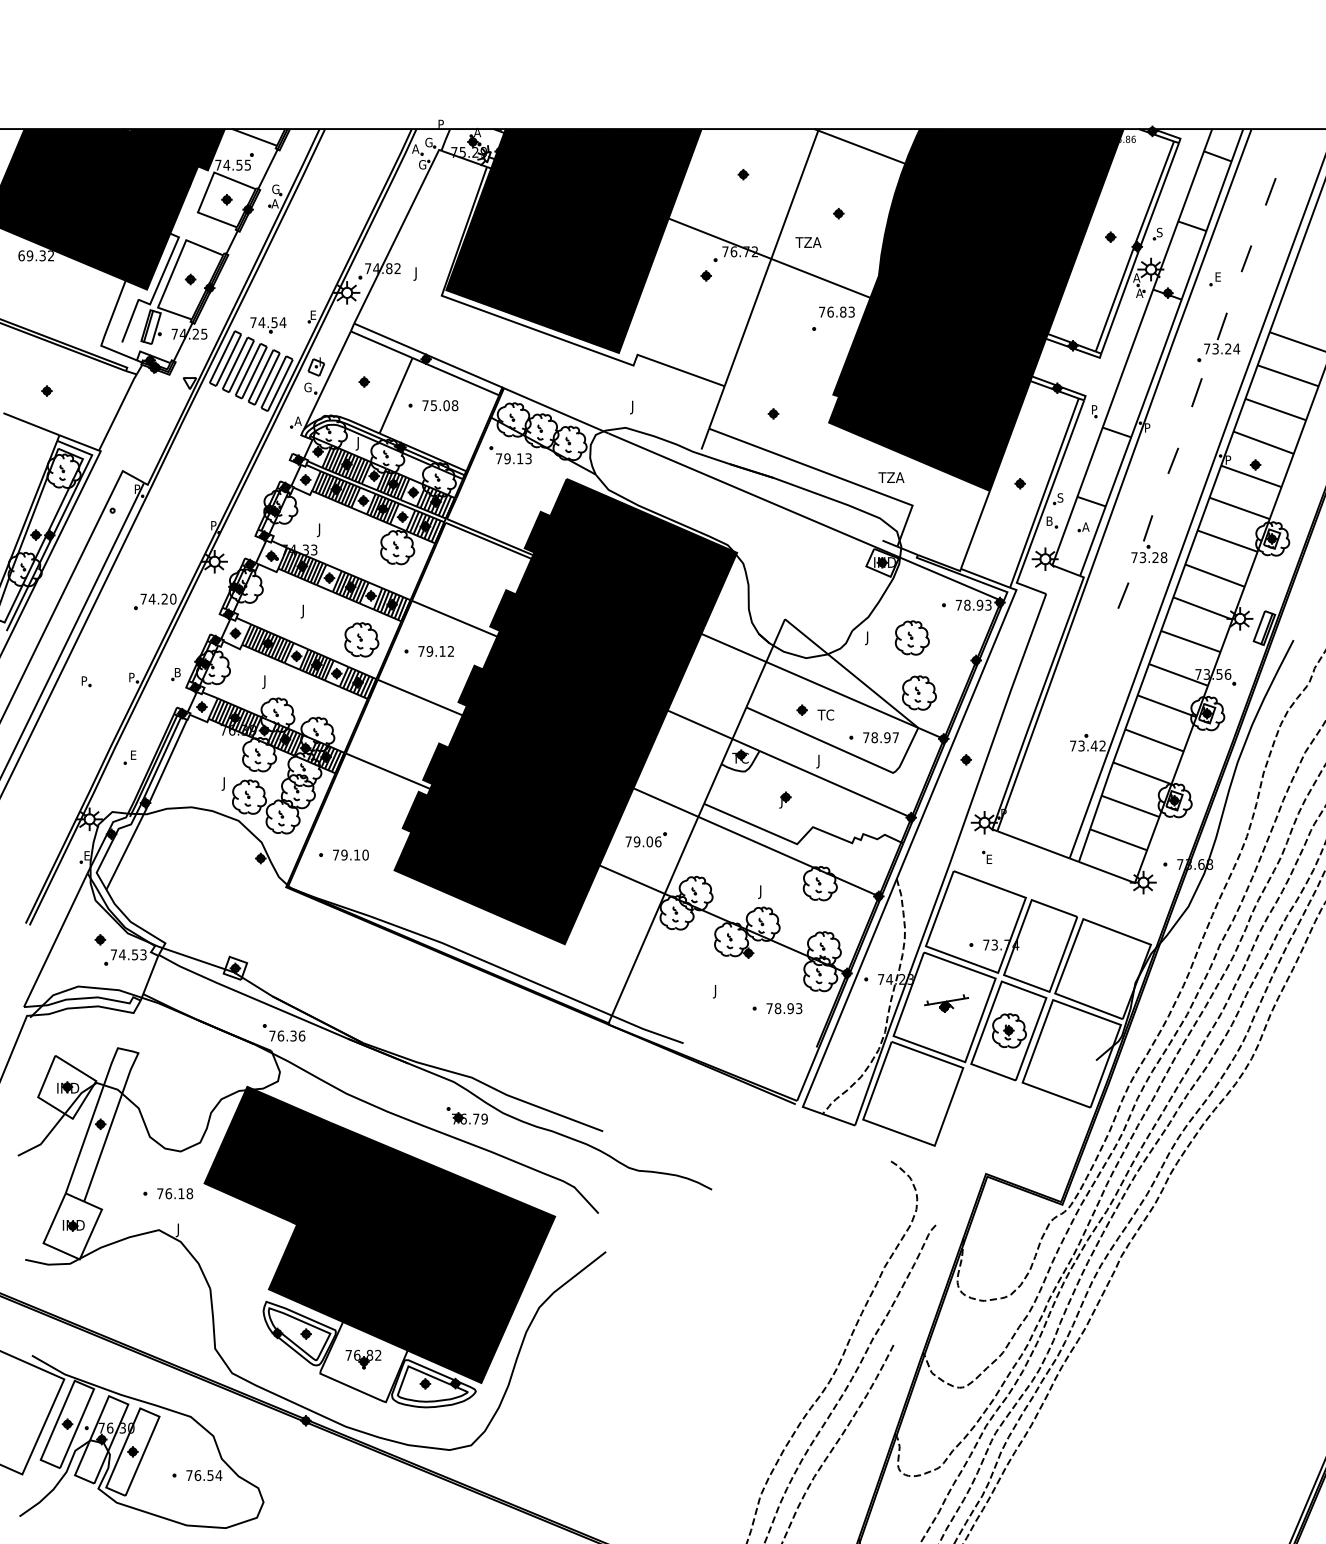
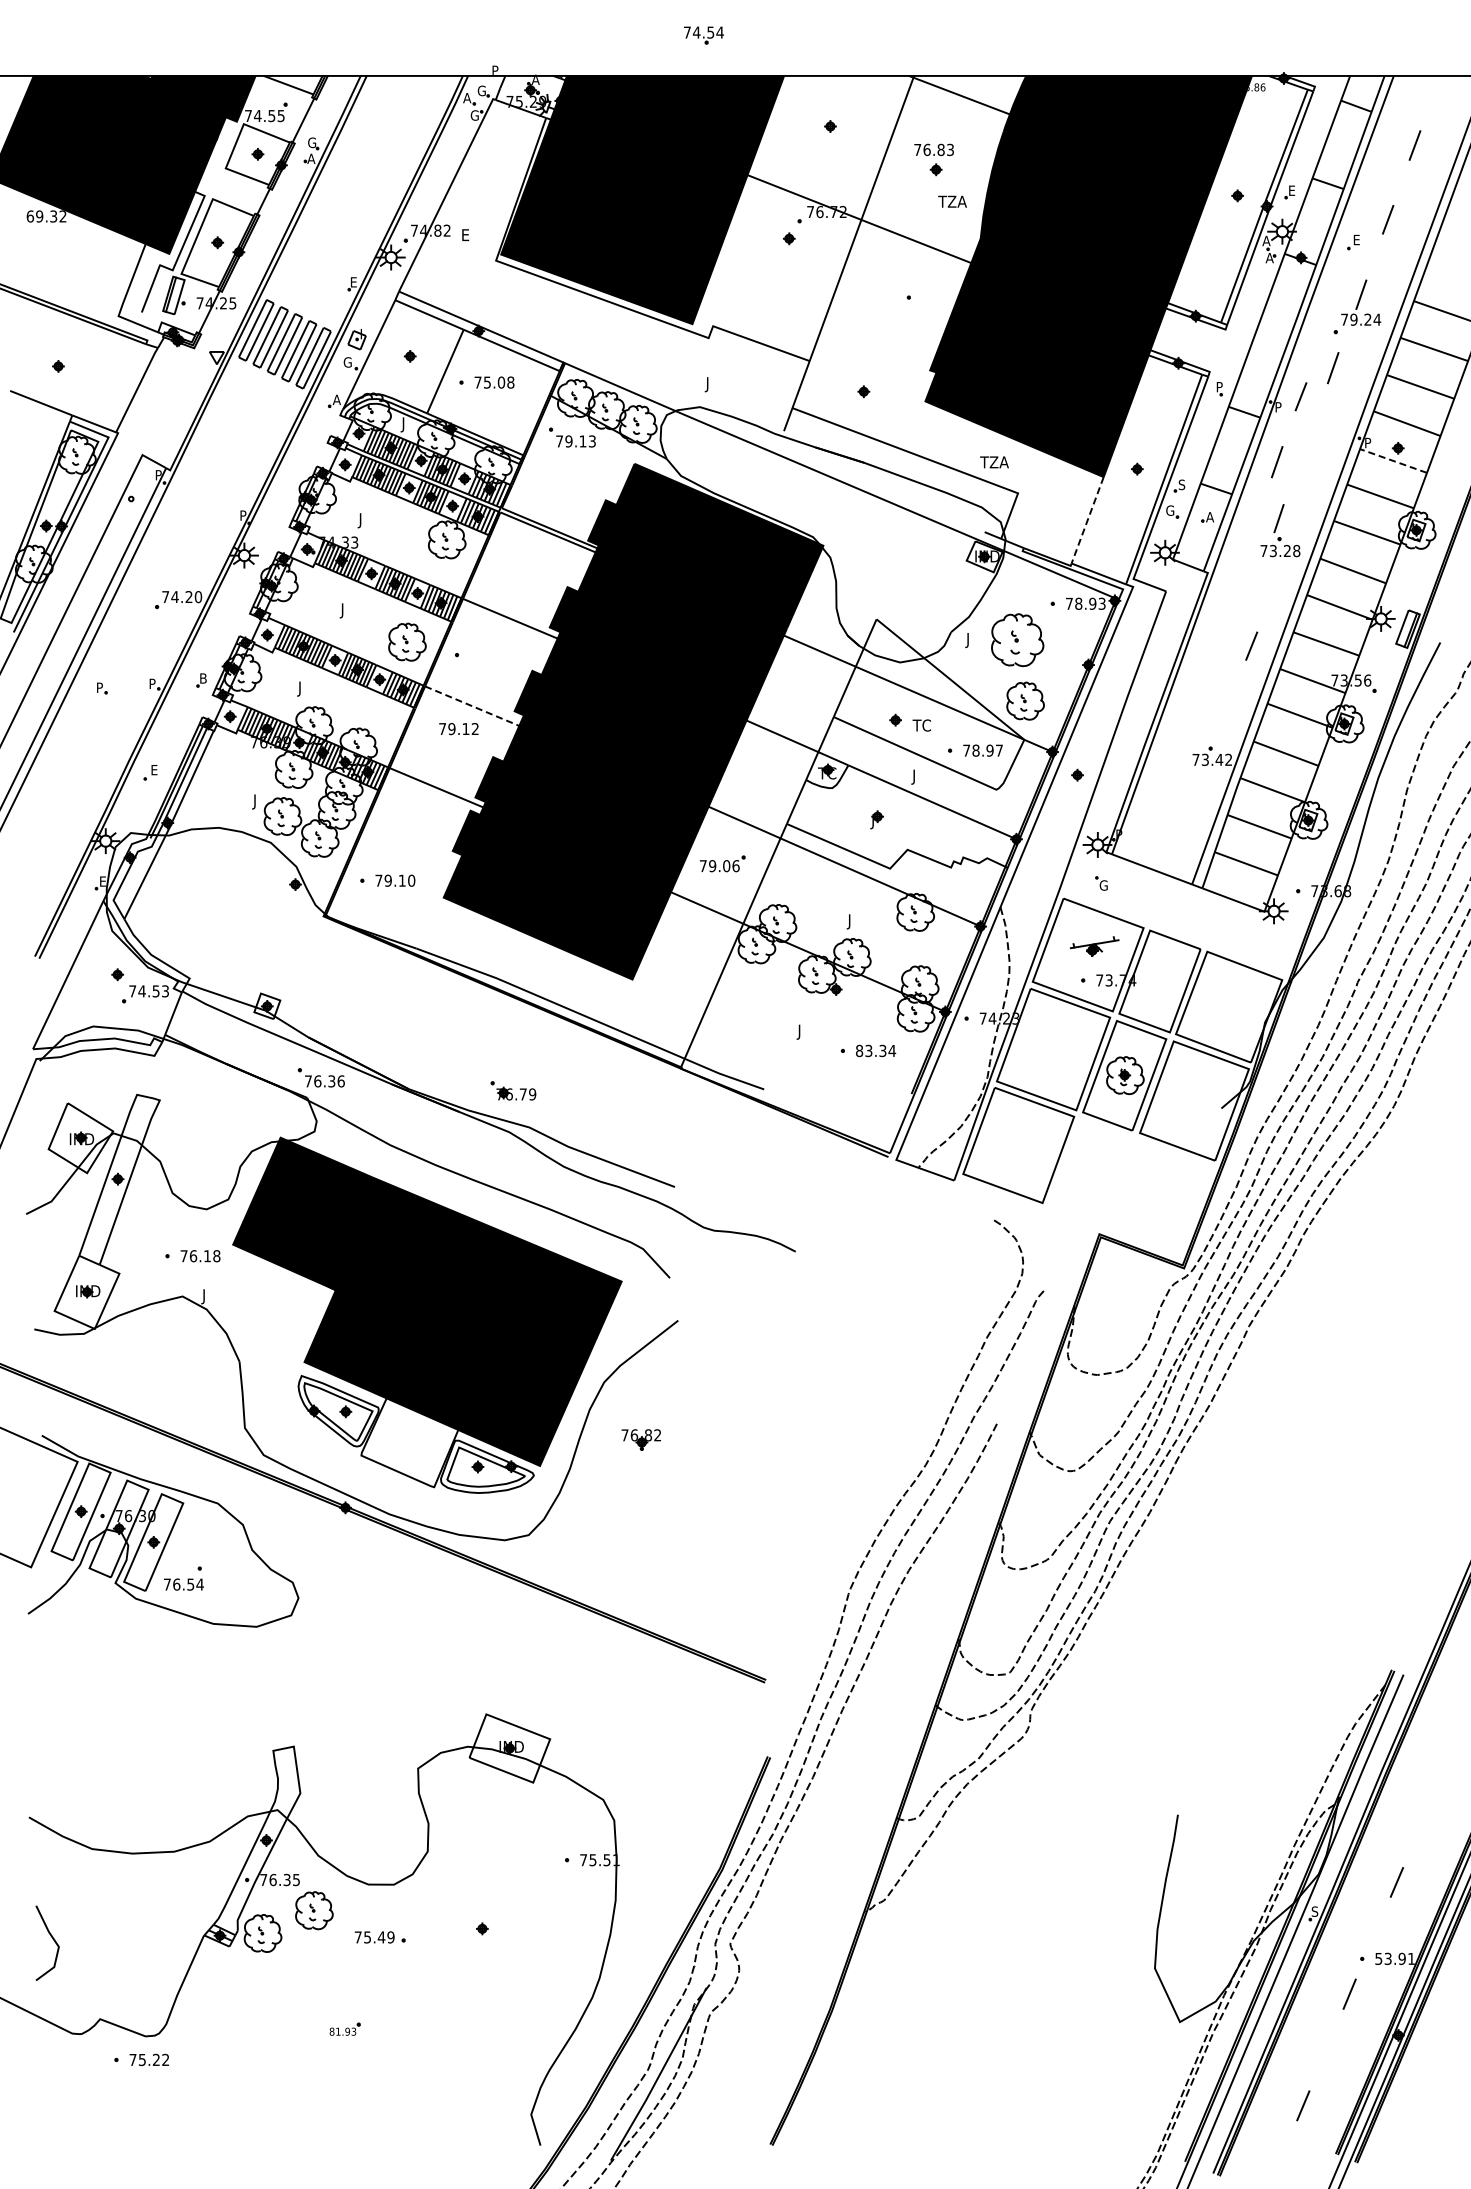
text: (1159, 232) -> (1291, 190), S -> E
text: (808, 242) -> (952, 201), moved
text: (414, 273) -> (465, 236), J -> E
text: (836, 311) -> (933, 149), moved
part: (268, 325) -> (703, 35), moved
text: (1215, 348) -> (1353, 319), 73.24 -> 79.24
line: (1172, 460) -> (1300, 396), moved
line: (1250, 475) -> (1392, 460), solid -> dashed
line: (1146, 477) -> (1277, 462), added
text: (1050, 521) -> (1170, 510), B -> G
line: (975, 530) -> (1087, 520), solid -> dashed
line: (1123, 595) -> (1251, 645), moved
part: (912, 637) -> (1017, 639), size x1.4
text: (435, 651) -> (458, 729), moved
line: (420, 697) -> (472, 706), solid -> dashed
text: (989, 859) -> (1103, 885), E -> G
part: (946, 1003) -> (1094, 946), moved
text: (784, 1008) -> (876, 1050), 78.93 -> 83.34
part: (467, 1115) -> (513, 1090), moved
part: (362, 1359) -> (640, 1439), moved
text: (203, 1475) -> (183, 1584), moved

